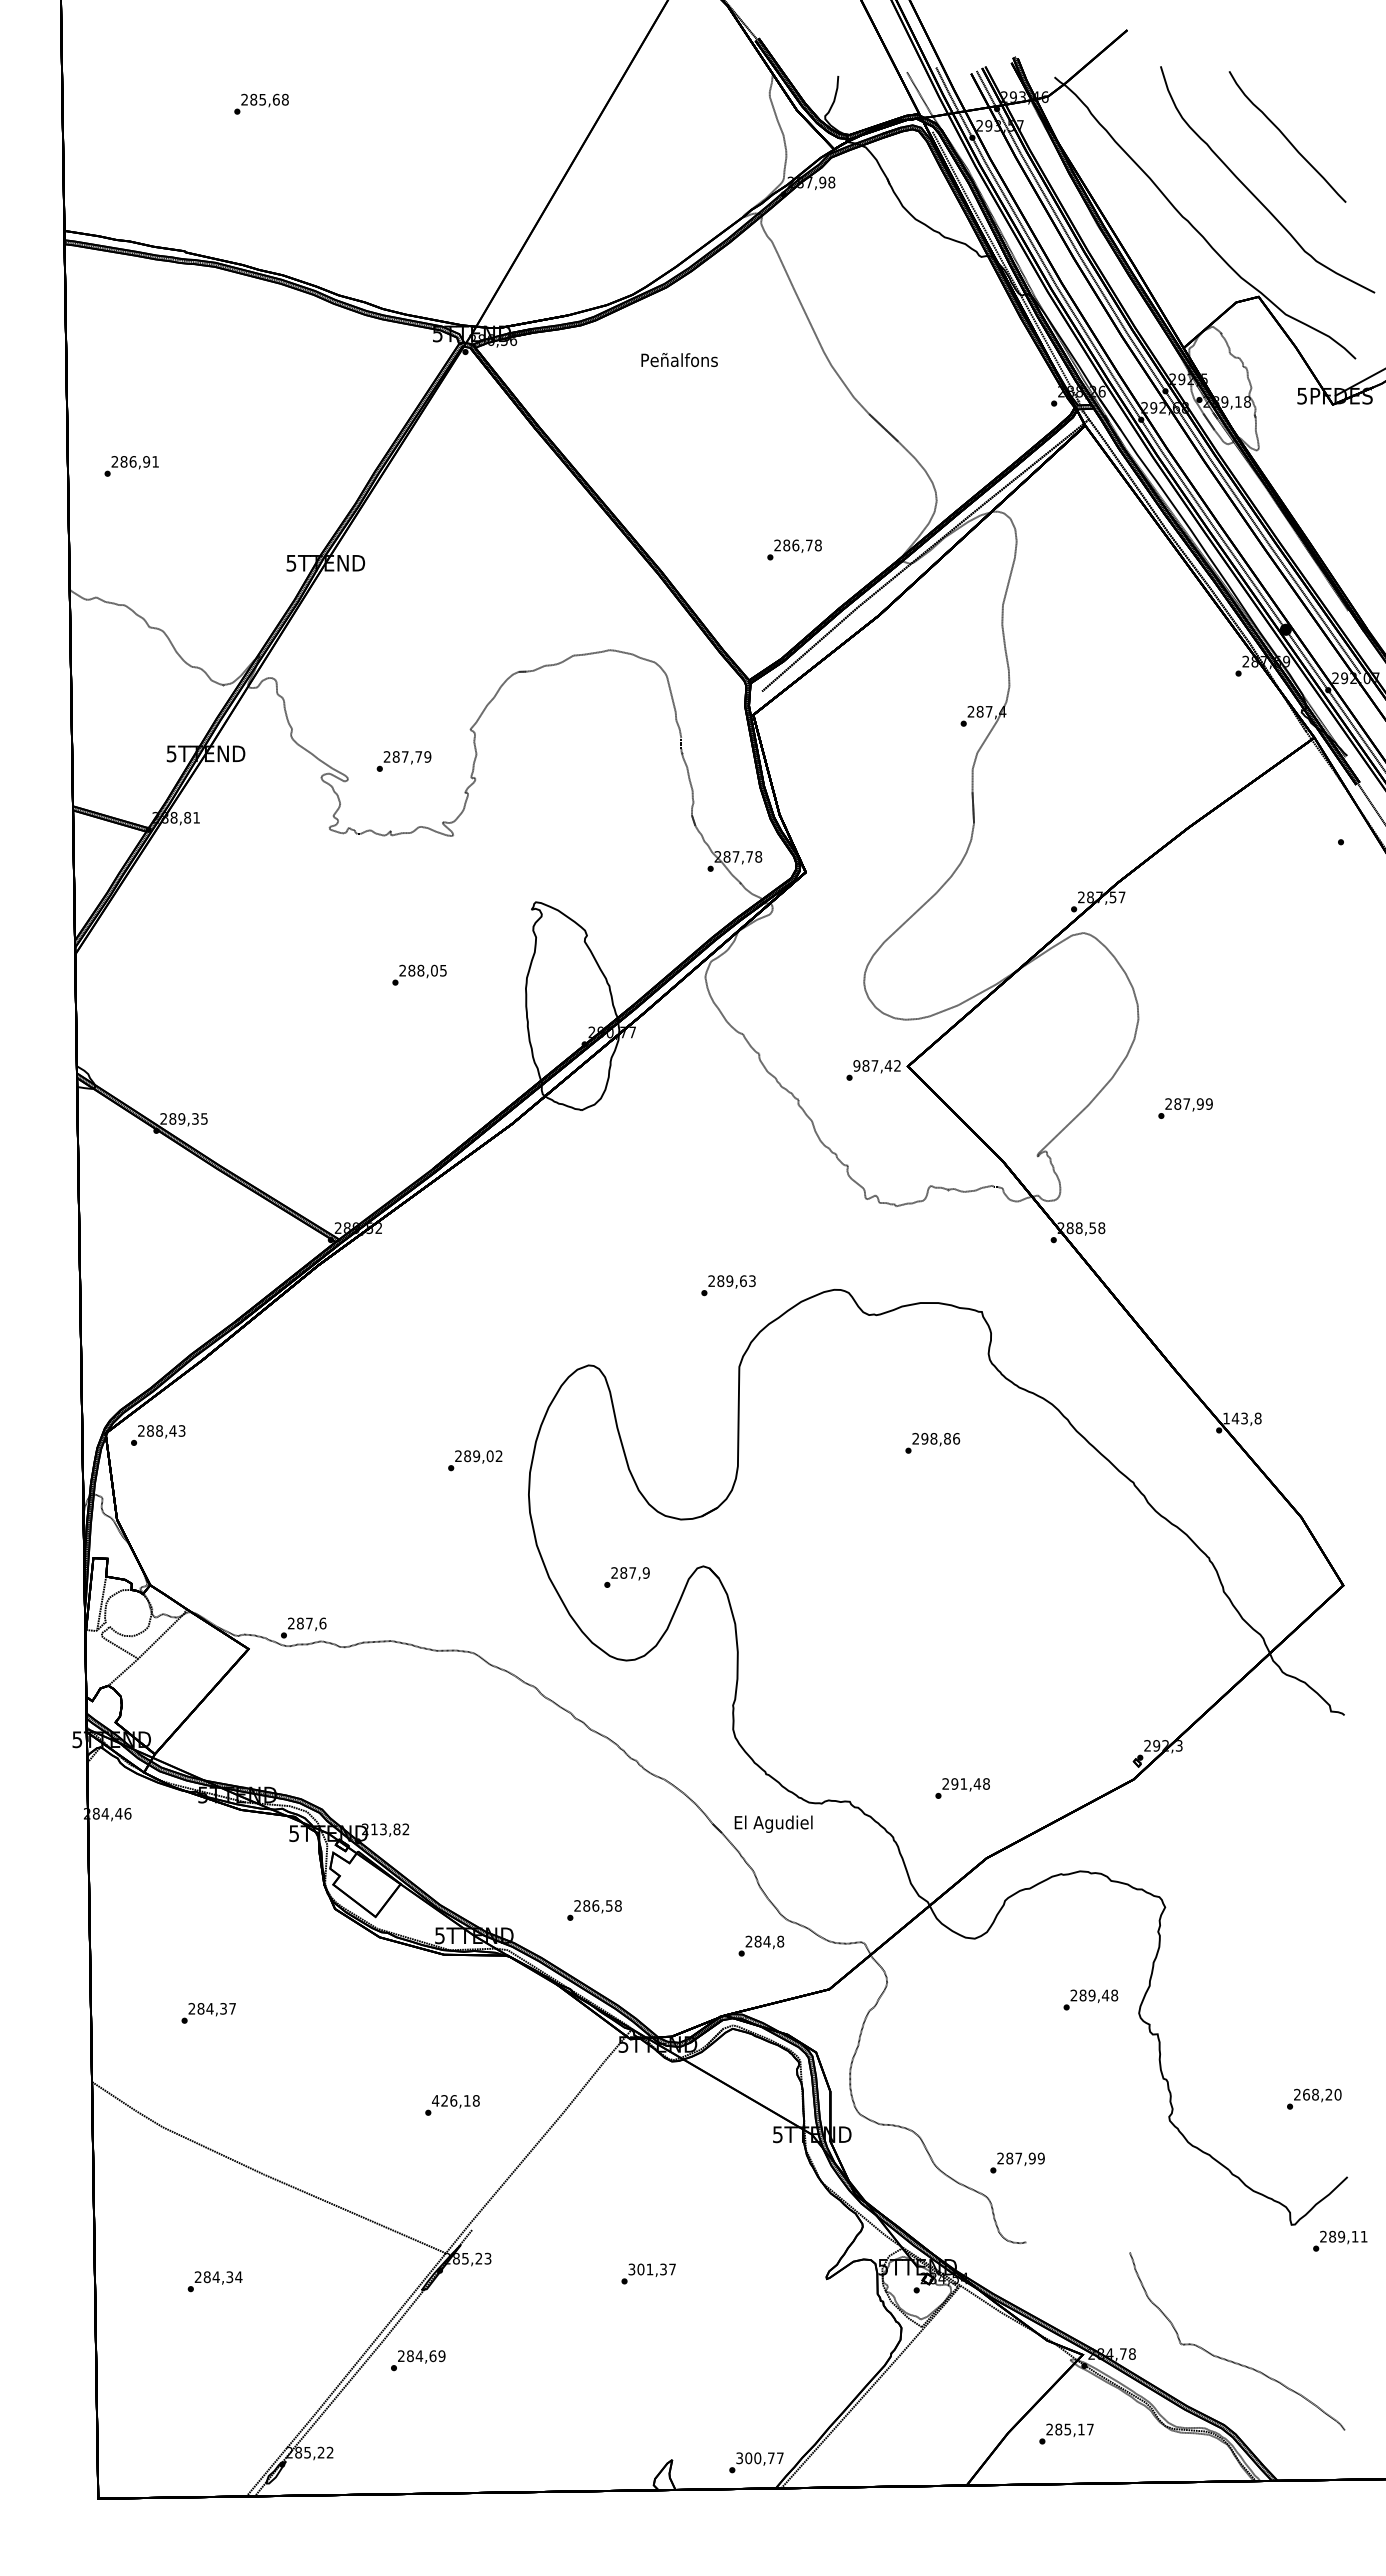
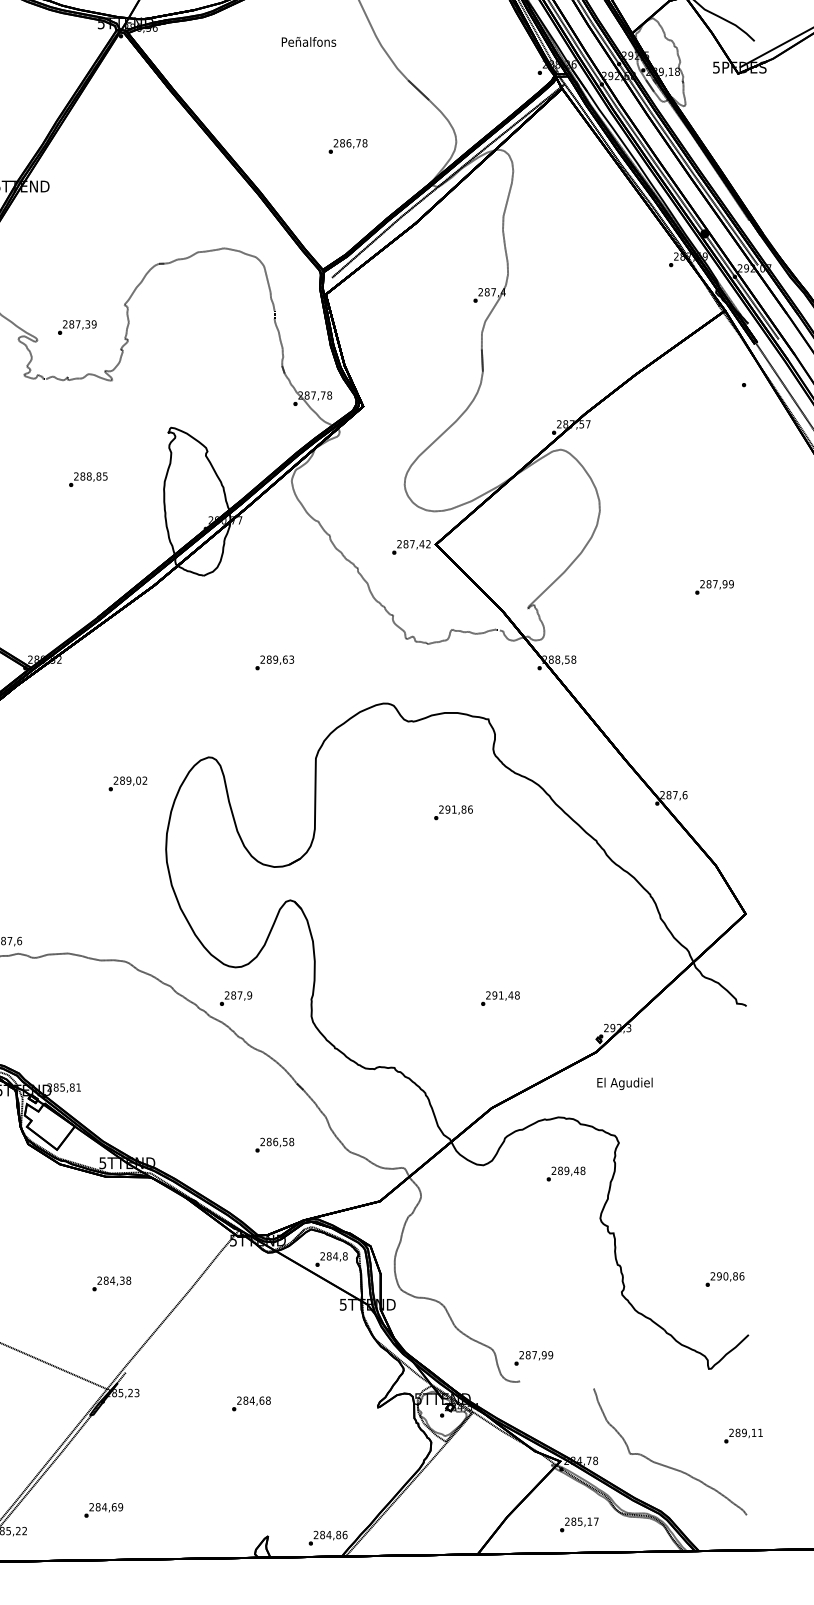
text: (679, 360) -> (308, 42), moved
text: (794, 549) -> (348, 146), moved
text: (418, 756) -> (87, 324), 287,79 -> 287,39
text: (434, 970) -> (98, 476), 288,05 -> 288,85
text: (856, 1065) -> (399, 543), 987,42 -> 287,42
text: (1185, 1108) -> (714, 587), moved
text: (728, 1285) -> (274, 662), moved
text: (1242, 1418) -> (673, 795), 143,8 -> 287,6
text: (933, 1438) -> (454, 809), 298,86 -> 291,86
text: (475, 1460) -> (128, 783), moved
text: (626, 1577) -> (235, 998), moved
text: (962, 1788) -> (500, 998), moved
text: (773, 1823) -> (624, 1083), moved
text: (390, 1829) -> (67, 1087), 213,82 -> 285,81
text: (594, 1910) -> (274, 1145), moved
text: (761, 1945) -> (331, 1259), moved
text: (1090, 1999) -> (565, 1173), moved
text: (1321, 2094) -> (730, 1276), 268,20 -> 290,86
text: (451, 2100) -> (111, 1280), 426,18 -> 284,38
text: (1017, 2162) -> (533, 1358), moved
text: (1340, 2240) -> (743, 1435), moved
text: (652, 2269) -> (254, 1400), 301,37 -> 284,68
text: (418, 2360) -> (103, 1510), moved
text: (1066, 2433) -> (579, 1524), moved
text: (759, 2458) -> (330, 1535), 300,77 -> 284,86

